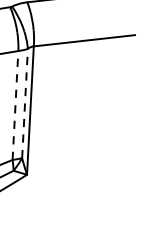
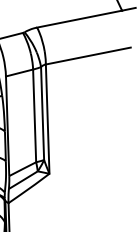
line: (24, 103) -> (42, 113), dashed -> solid
line: (15, 105) -> (34, 115), dashed -> solid

